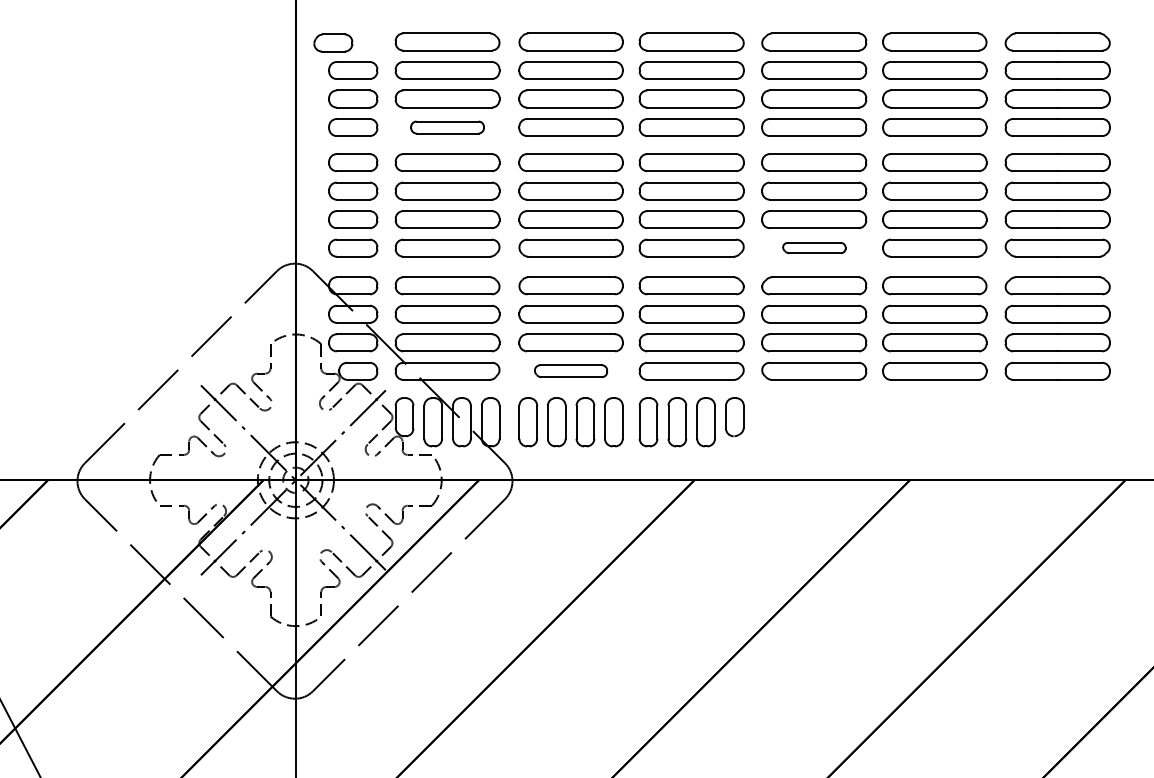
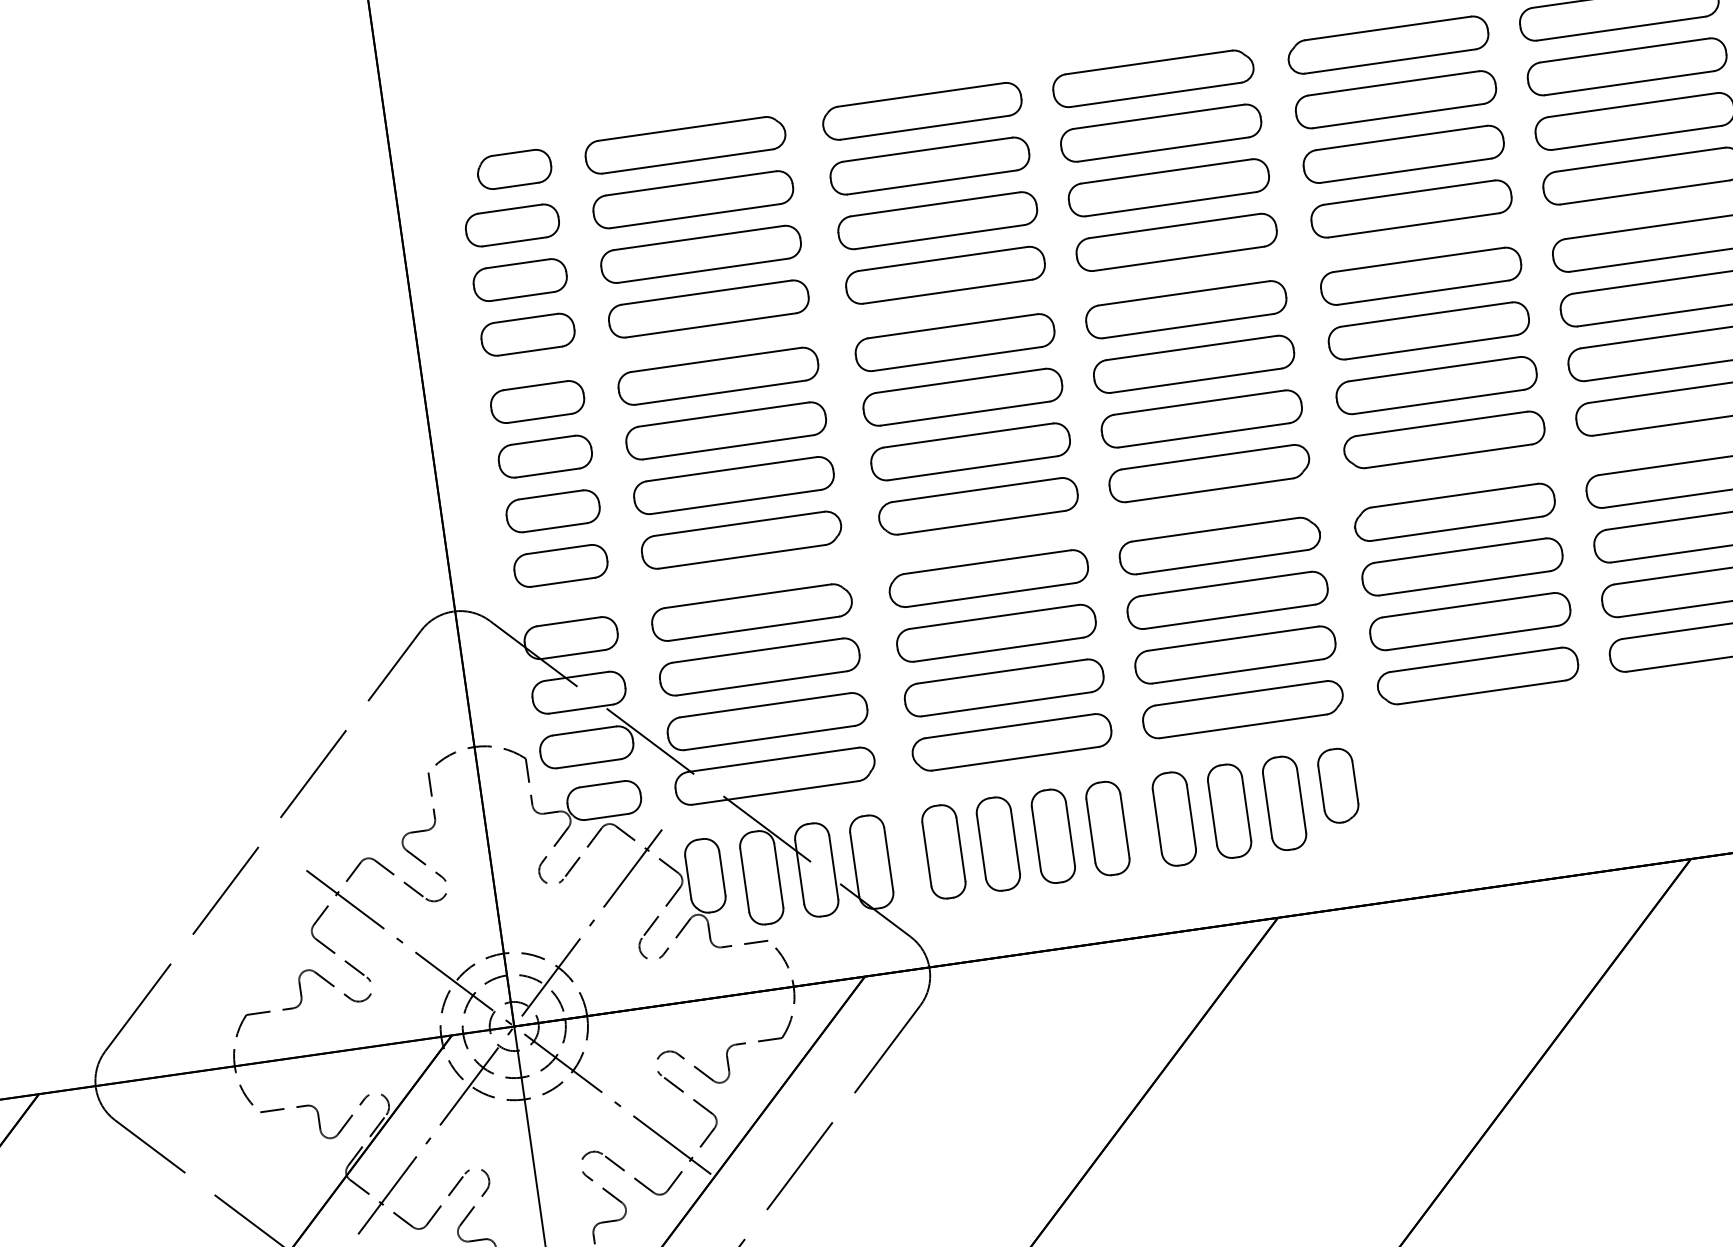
part: (333, 42) -> (514, 168), moved
part: (447, 127) -> (708, 308), size x1.43
part: (814, 247) -> (1444, 438), size x1.67
part: (570, 370) -> (1010, 741), size x1.43

